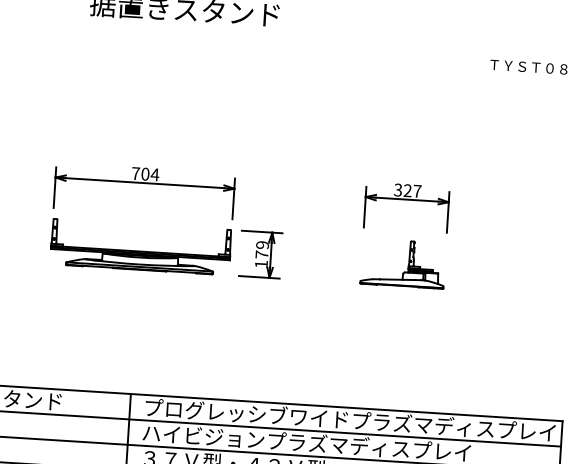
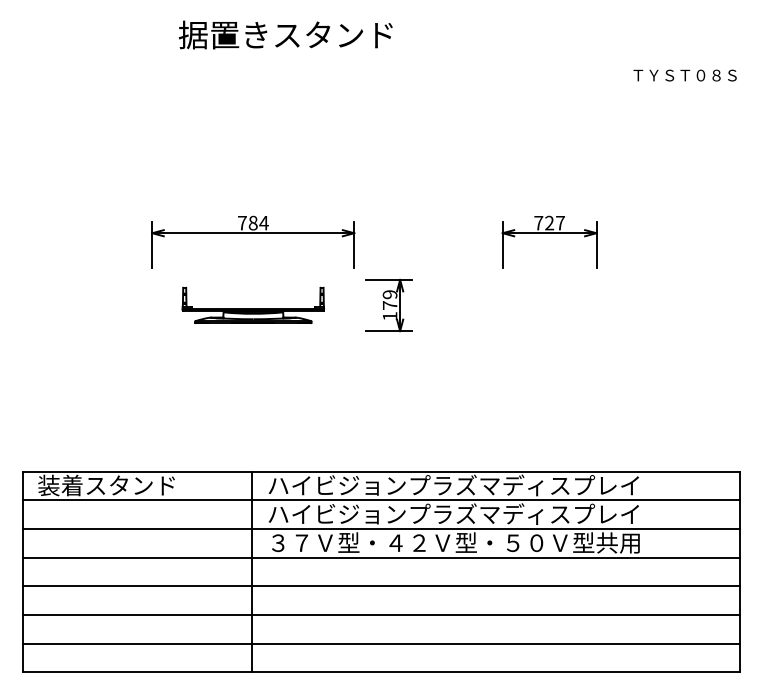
text: (144, 174) -> (252, 223), 704 -> 784
text: (398, 189) -> (538, 222), 327 -> 727
part: (141, 247) -> (253, 305), size x0.7
part: (403, 263) -> (549, 305), removed
text: (349, 420) -> (500, 485), プログレッシブワイドプラズマディスプレイ -> ハイビジョンプラズマディスプレイ

